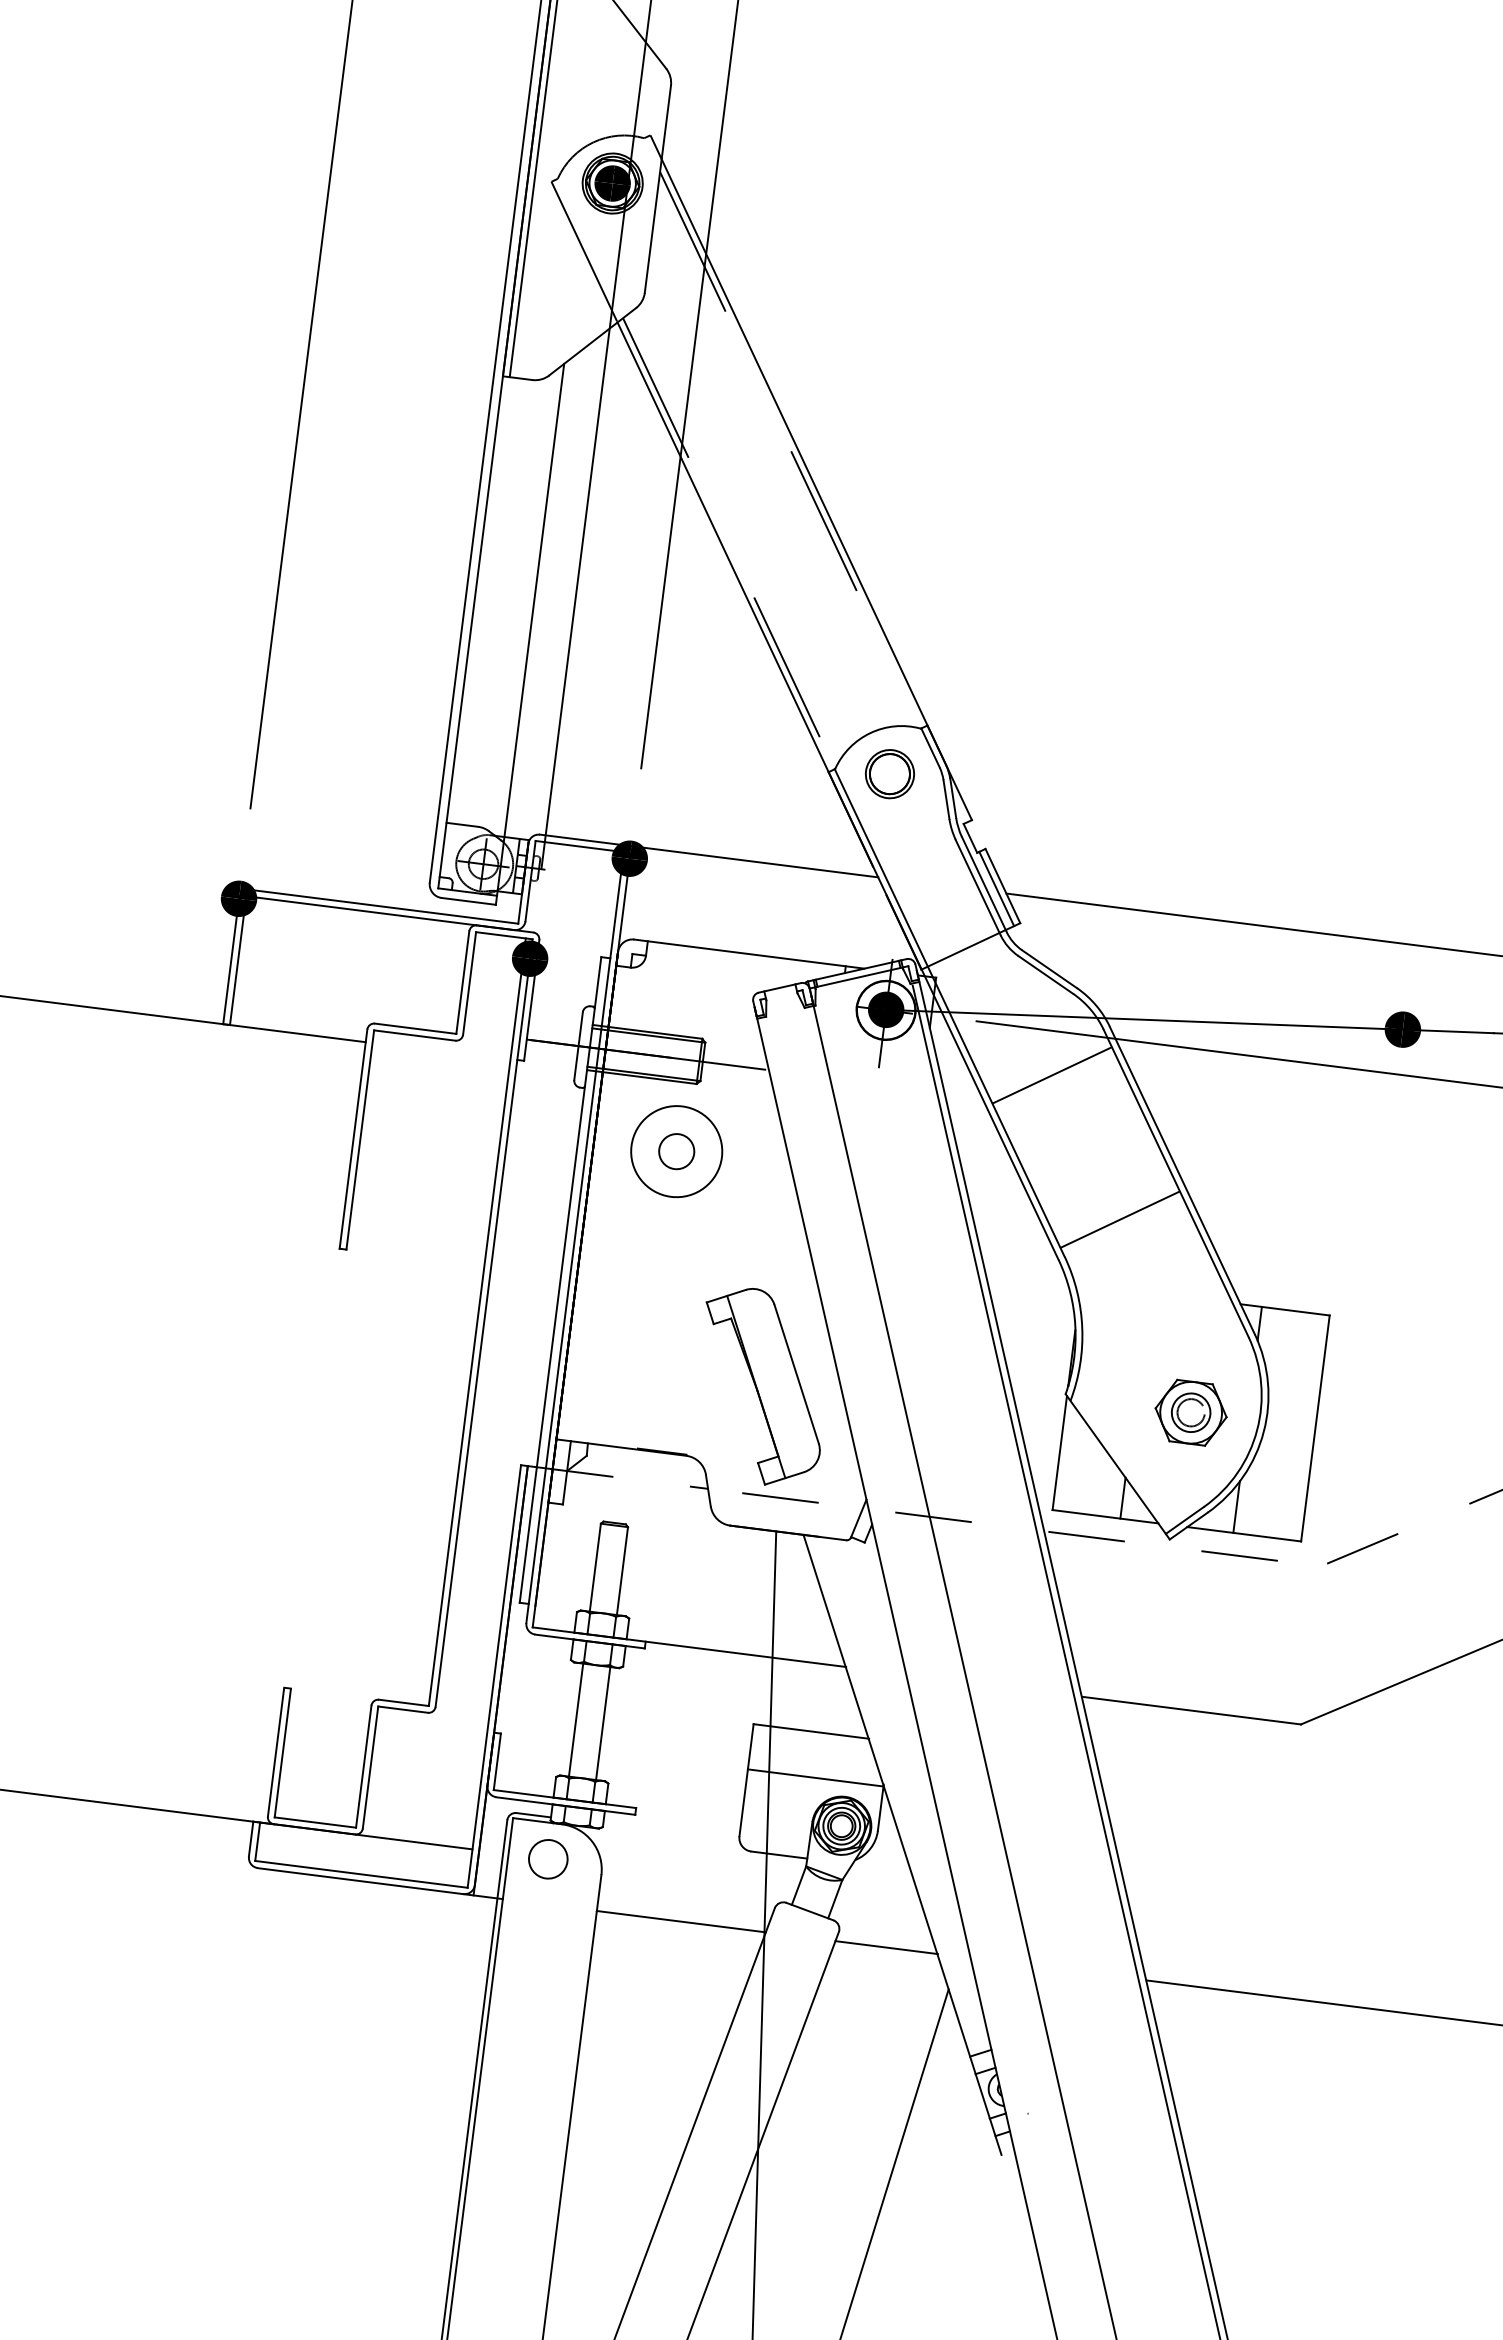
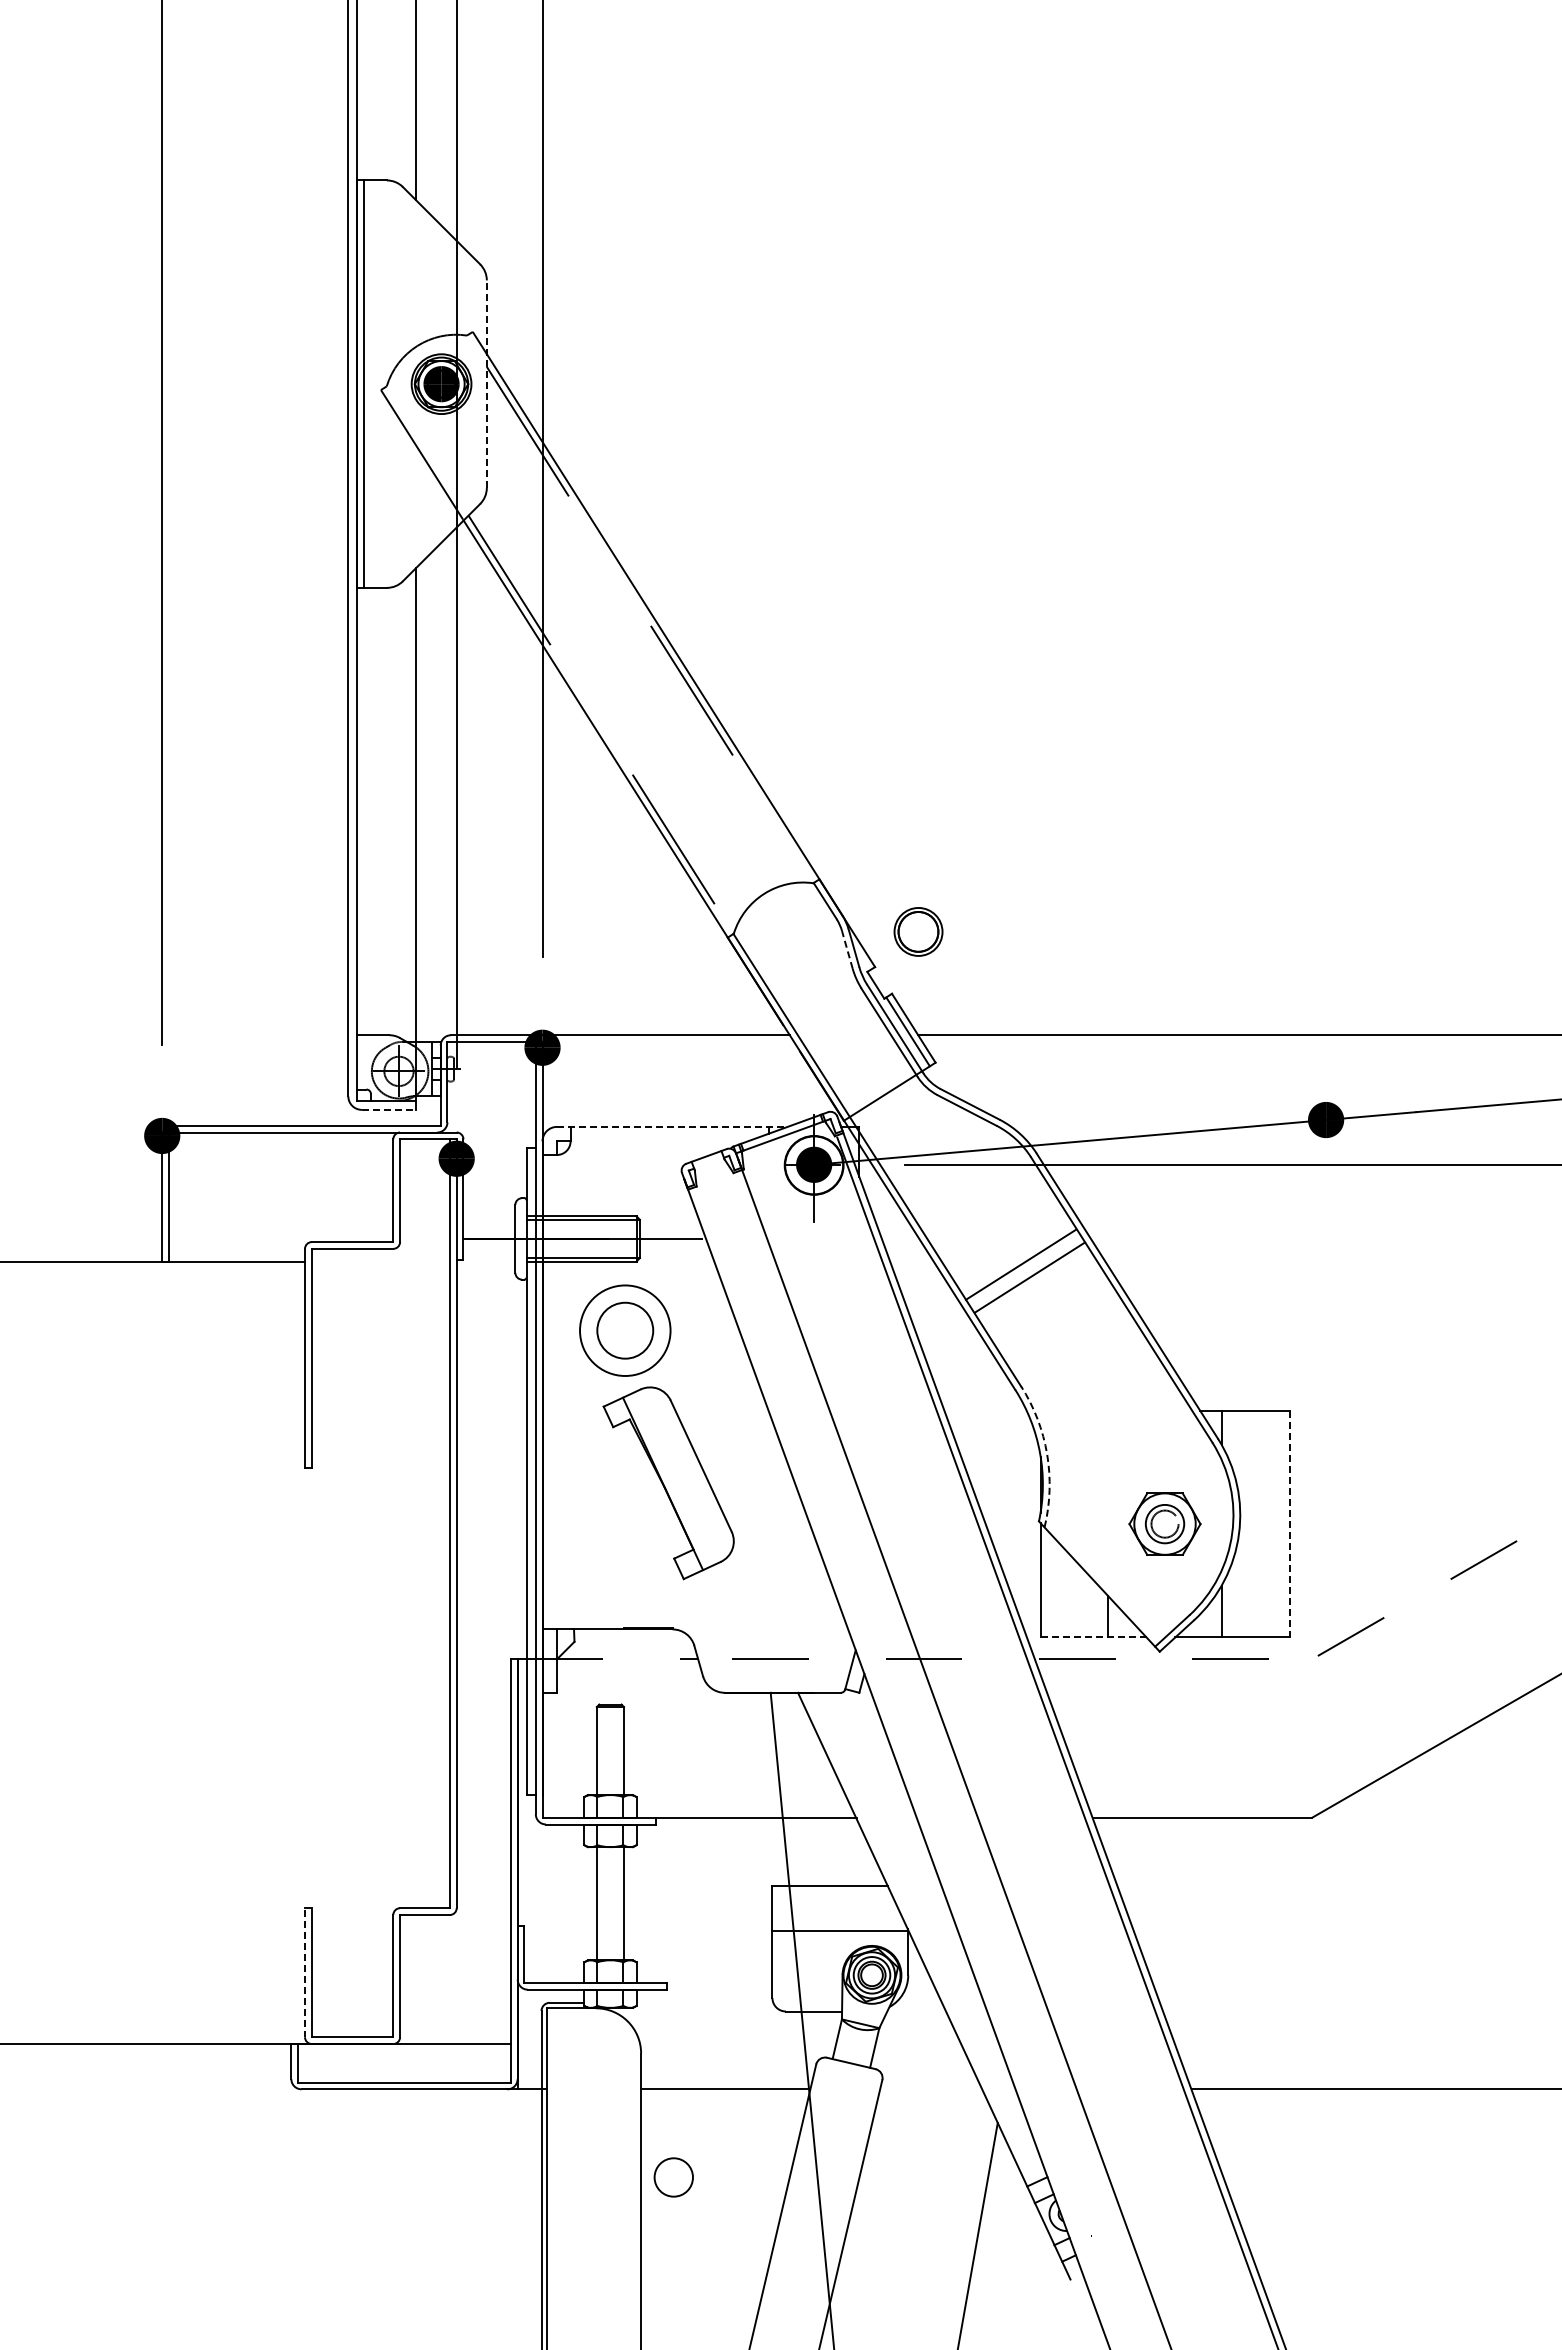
line: (657, 189) -> (486, 384), solid -> dashed
part: (890, 773) -> (918, 931), moved
line: (946, 799) -> (847, 949), solid -> dashed
line: (469, 901) -> (389, 1109), solid -> dashed
line: (749, 953) -> (672, 1126), solid -> dashed
line: (1051, 1075) -> (1020, 1264), moved
circle: (675, 1151) -> (624, 1330), size x1.6
line: (1119, 1219) -> (1029, 1277), moved
arc: (1082, 1328) -> (1047, 1454), solid -> dashed
part: (761, 1387) -> (668, 1483), moved
line: (1315, 1428) -> (1289, 1524), solid -> dashed
line: (1105, 1516) -> (1093, 1637), solid -> dashed
line: (276, 1752) -> (305, 1973), solid -> dashed
circle: (548, 1859) -> (673, 2177), moved
line: (886, 1947) -> (931, 2089), removed

